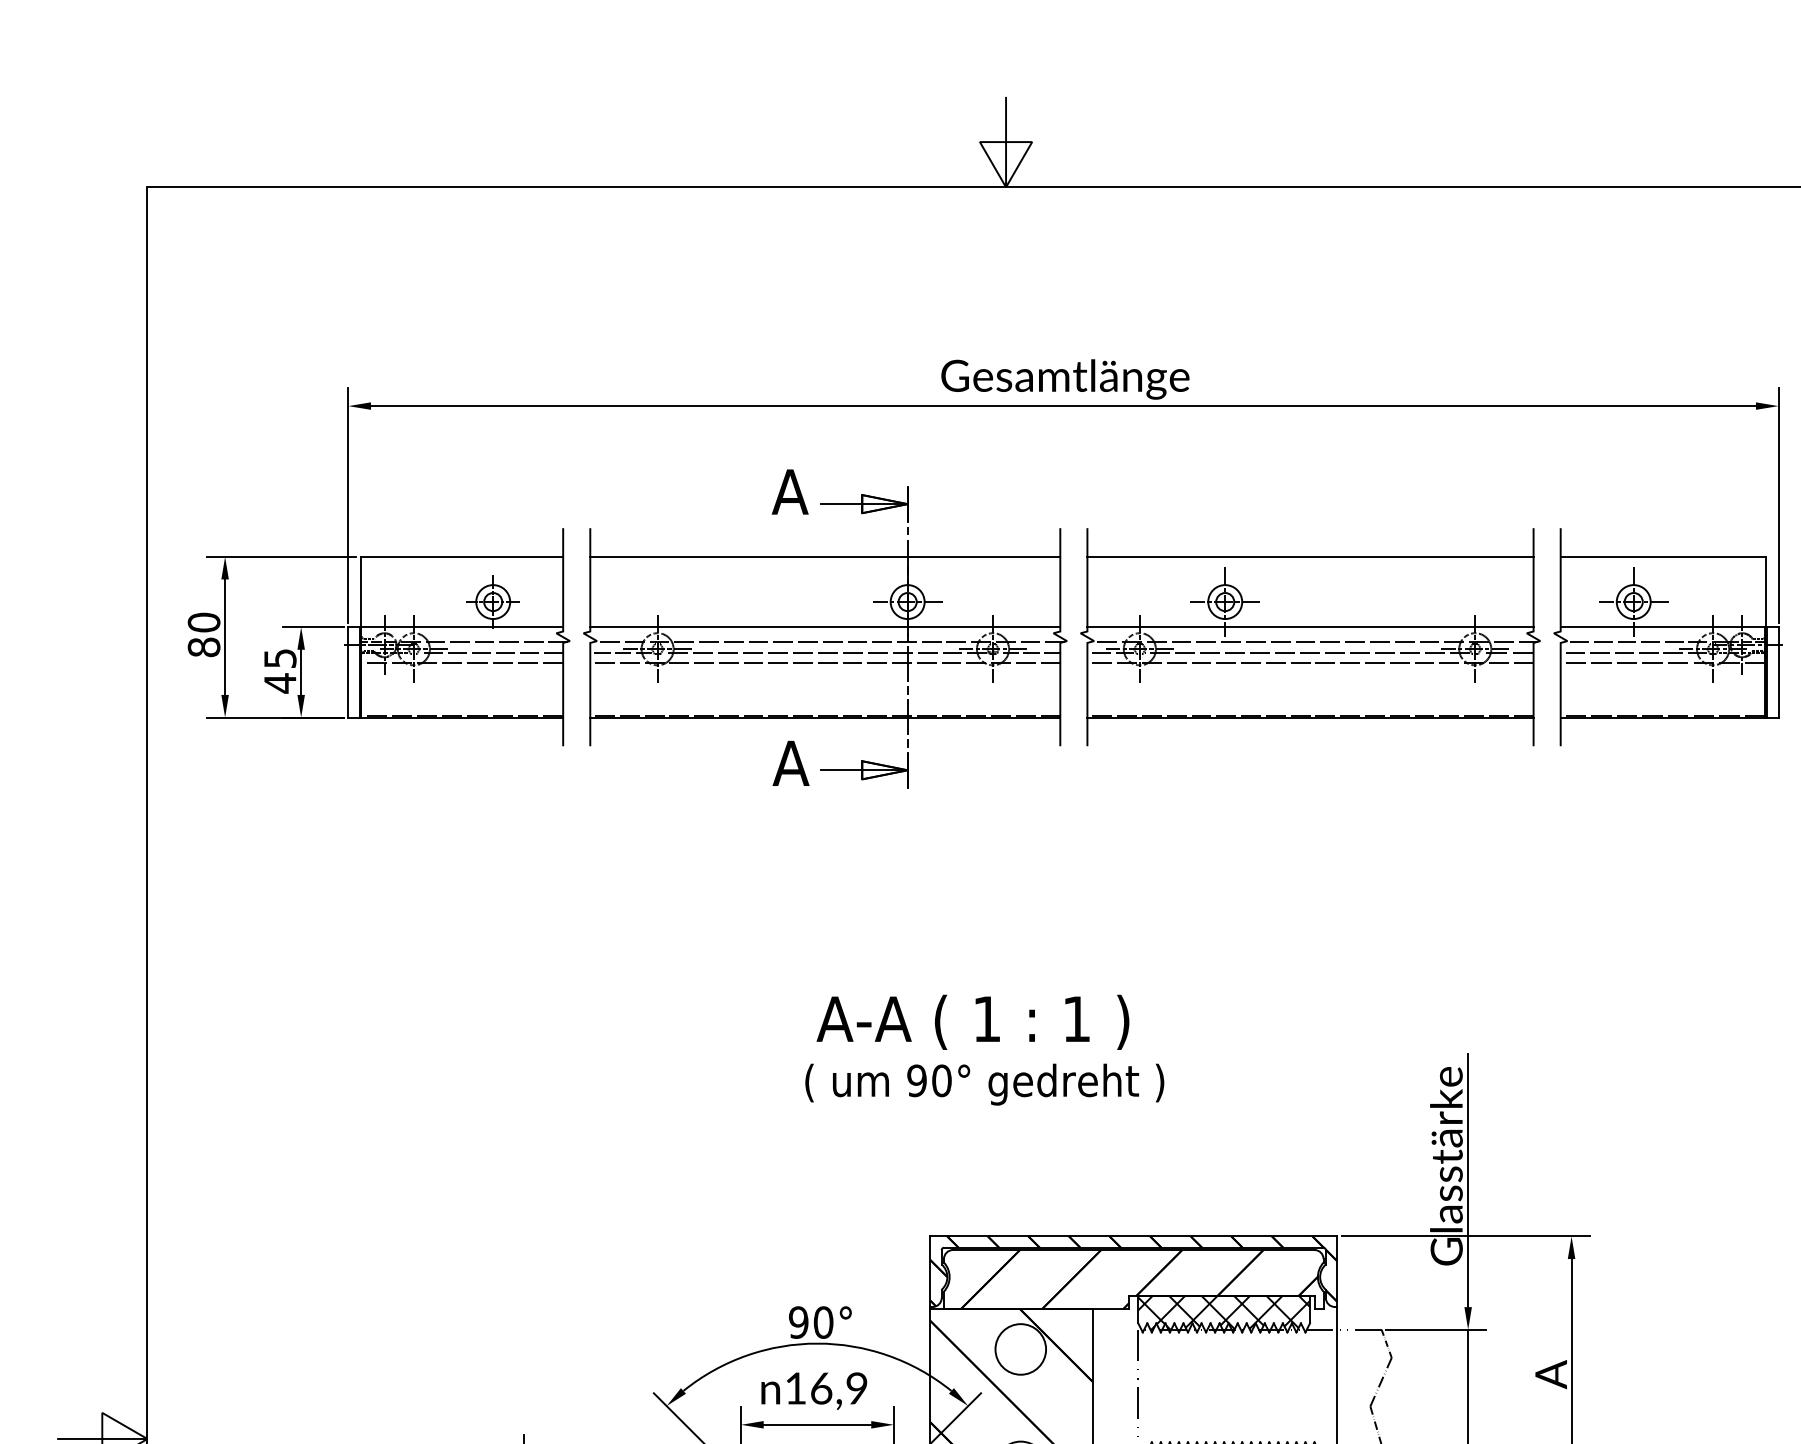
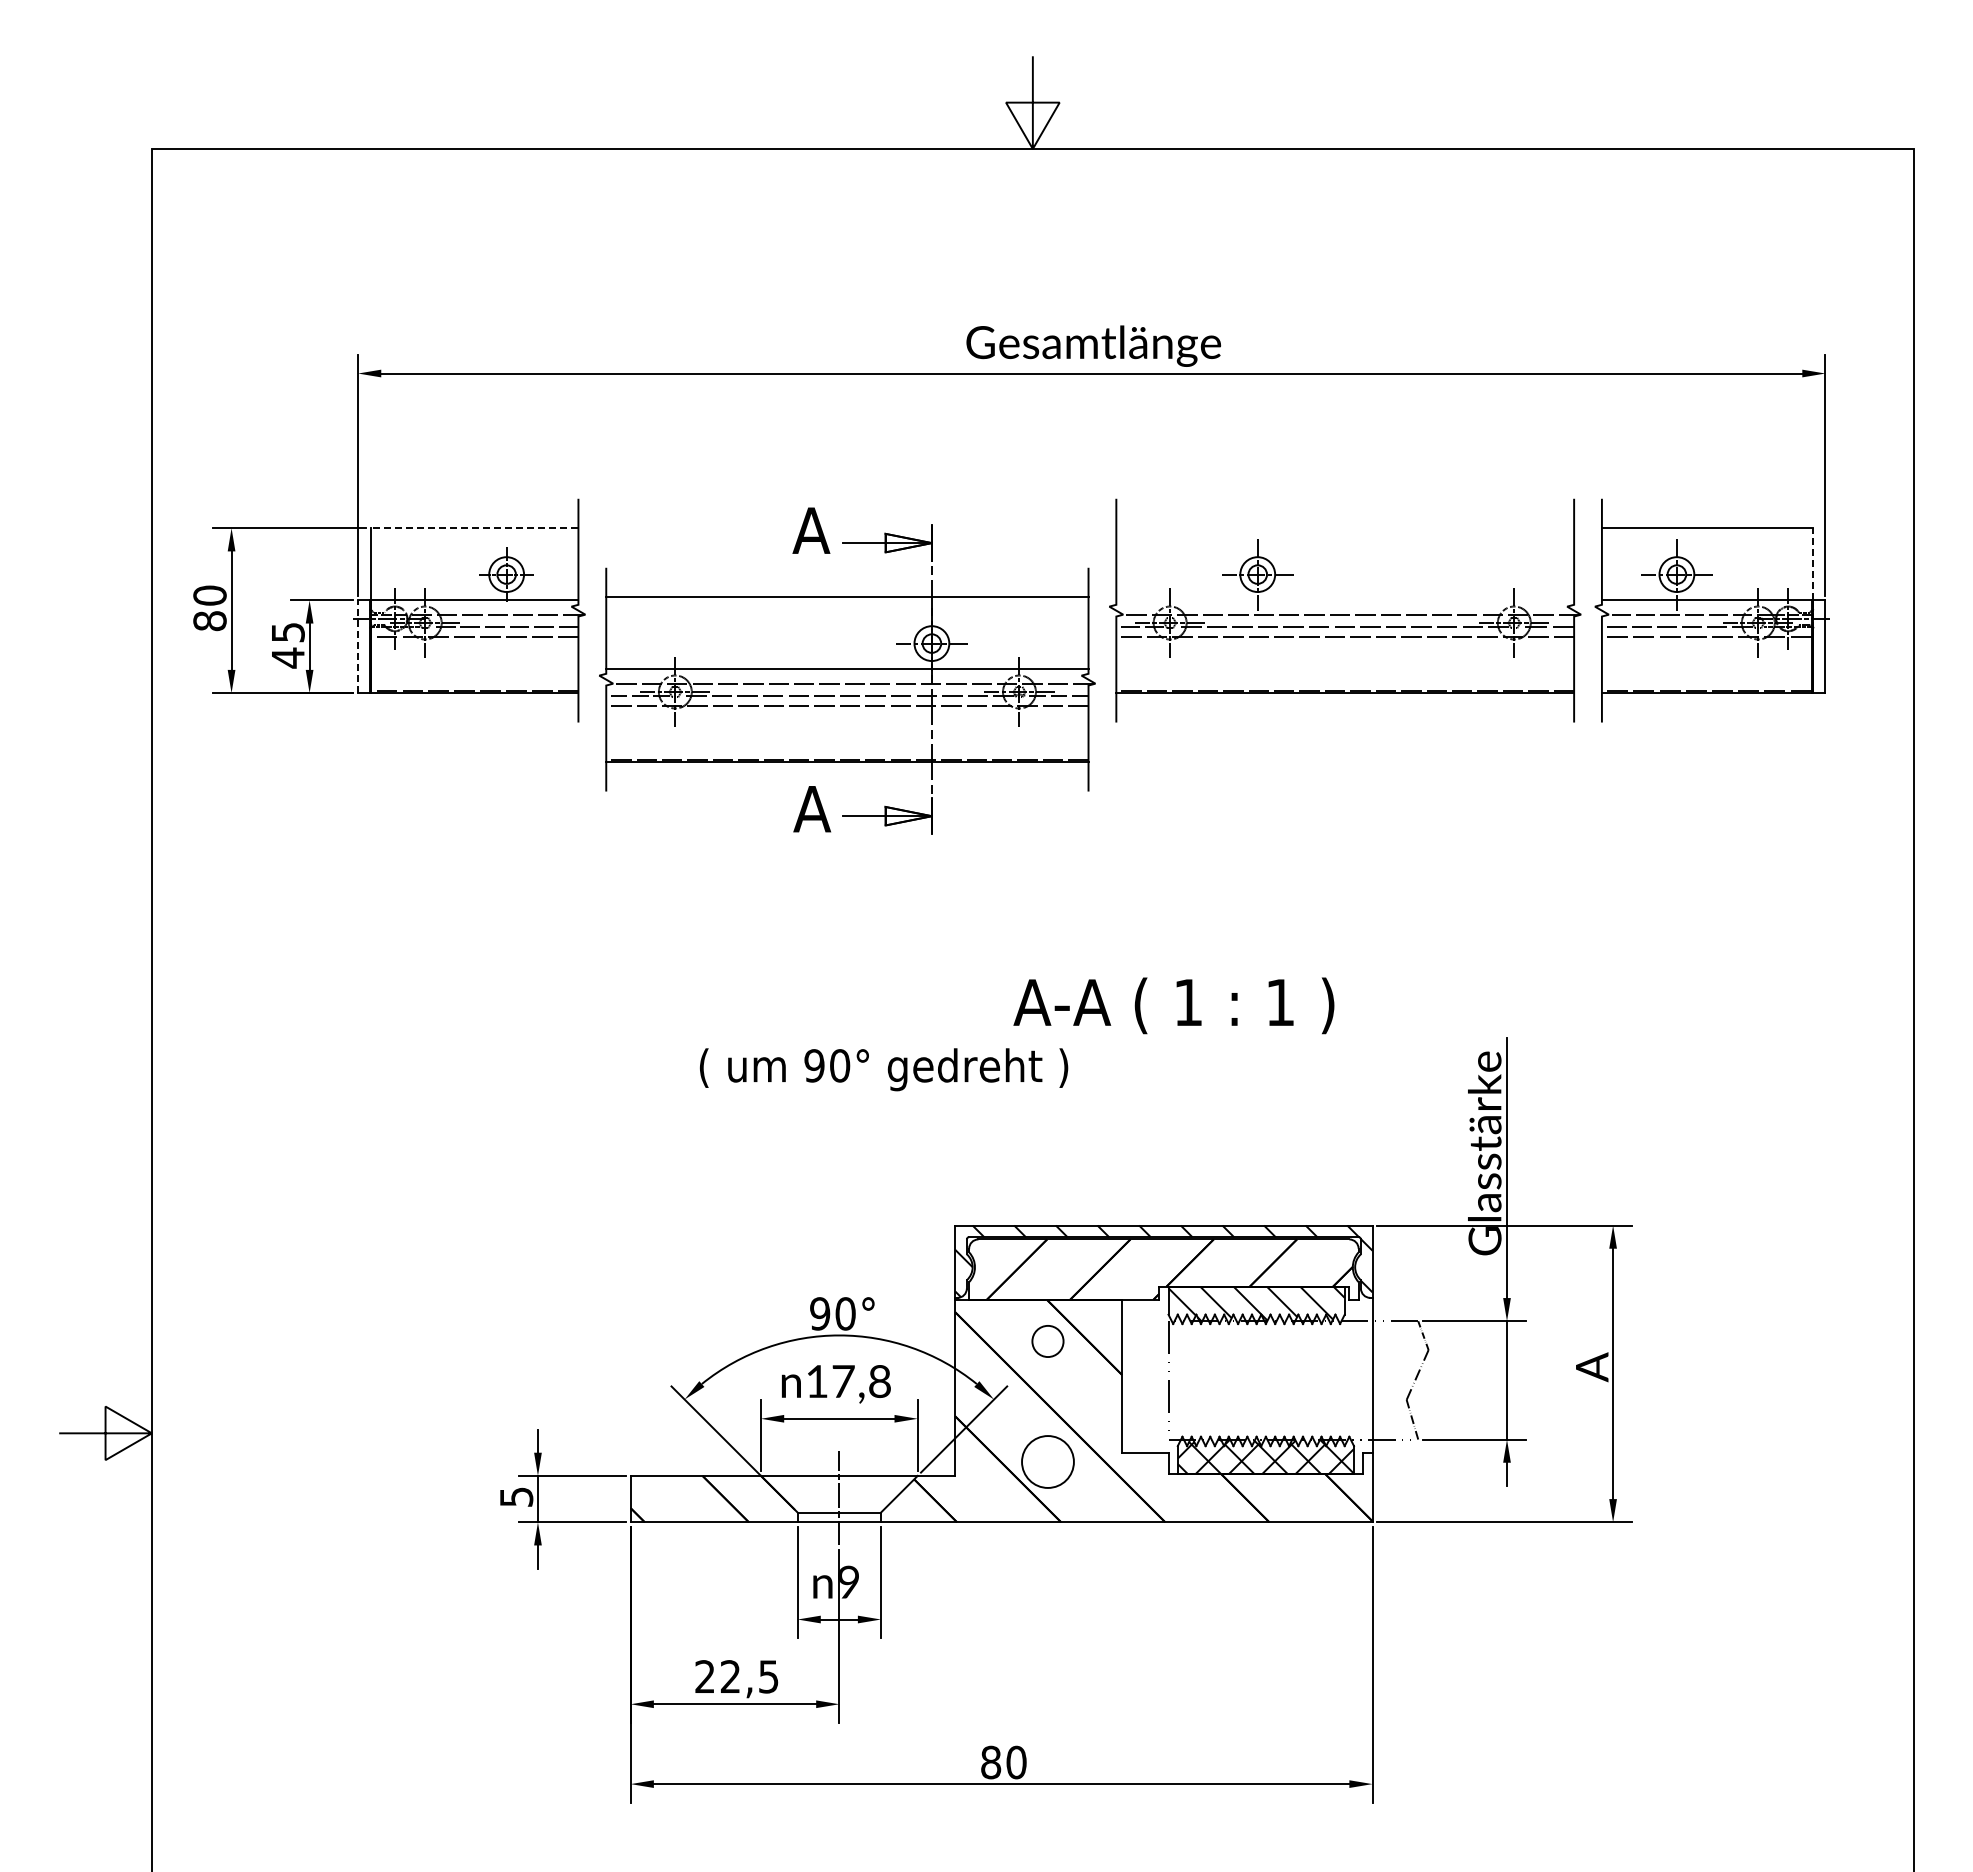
line: (461, 557) -> (474, 528), solid -> dashed
line: (1310, 557) -> (1345, 528), removed
line: (1765, 591) -> (1812, 563), solid -> dashed
line: (1310, 627) -> (1345, 600), removed
part: (825, 628) -> (847, 670), moved
line: (348, 672) -> (358, 646), solid -> dashed
text: (972, 1022) -> (1173, 1005), moved
text: (985, 1084) -> (884, 1069), moved
hatch: (1133, 1271) -> (1163, 1261), removed
hatch: (1224, 1313) -> (1256, 1304), removed
circle: (1020, 1349) -> (1047, 1341), size x0.6
text: (839, 1388) -> (861, 1381), 16,9 -> 17,8

